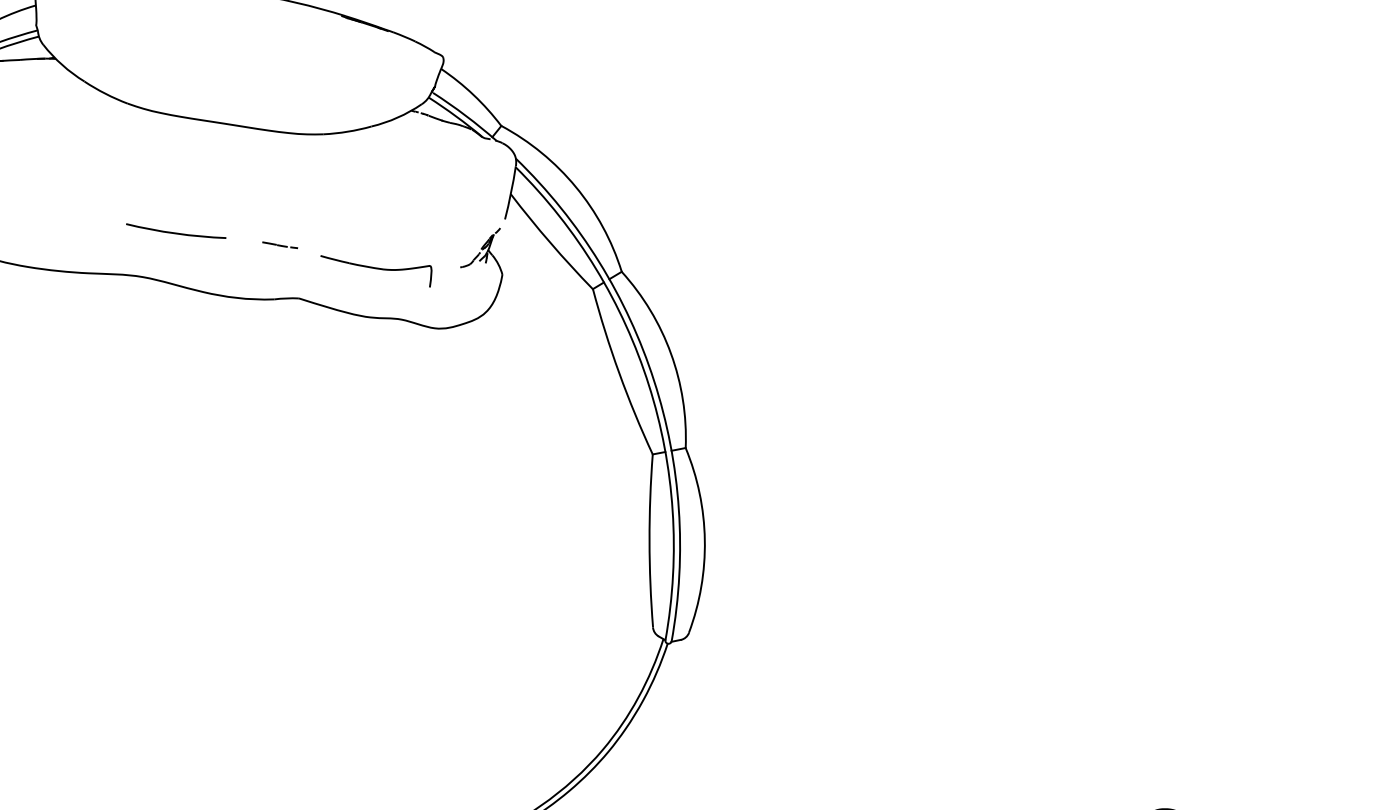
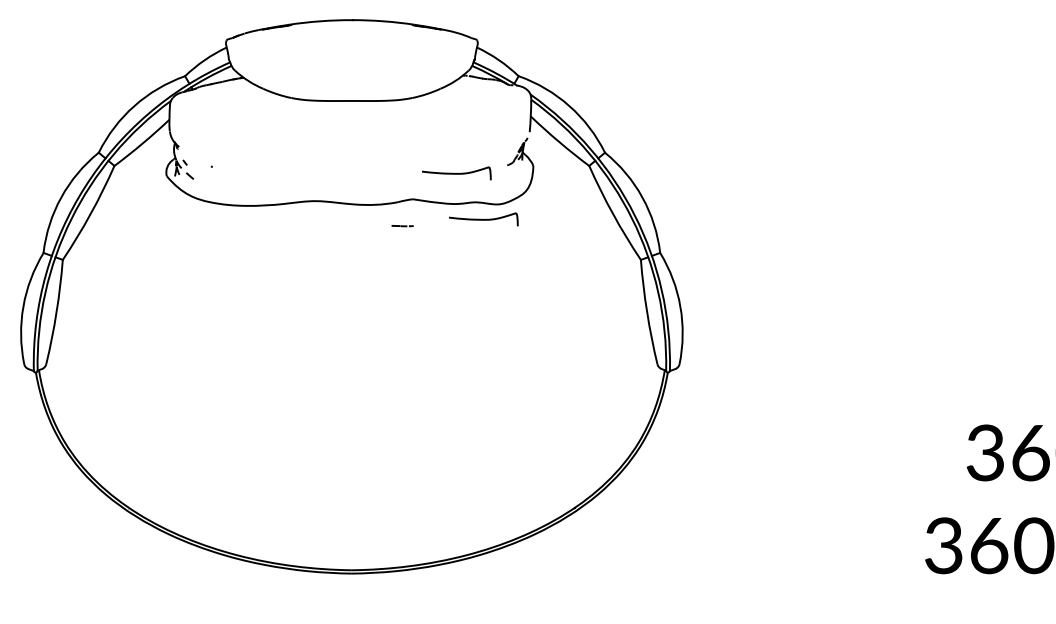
arc: (175, 231) -> (332, 170), removed
line: (279, 246) -> (402, 226), moved
part: (408, 349) -> (483, 219), added

